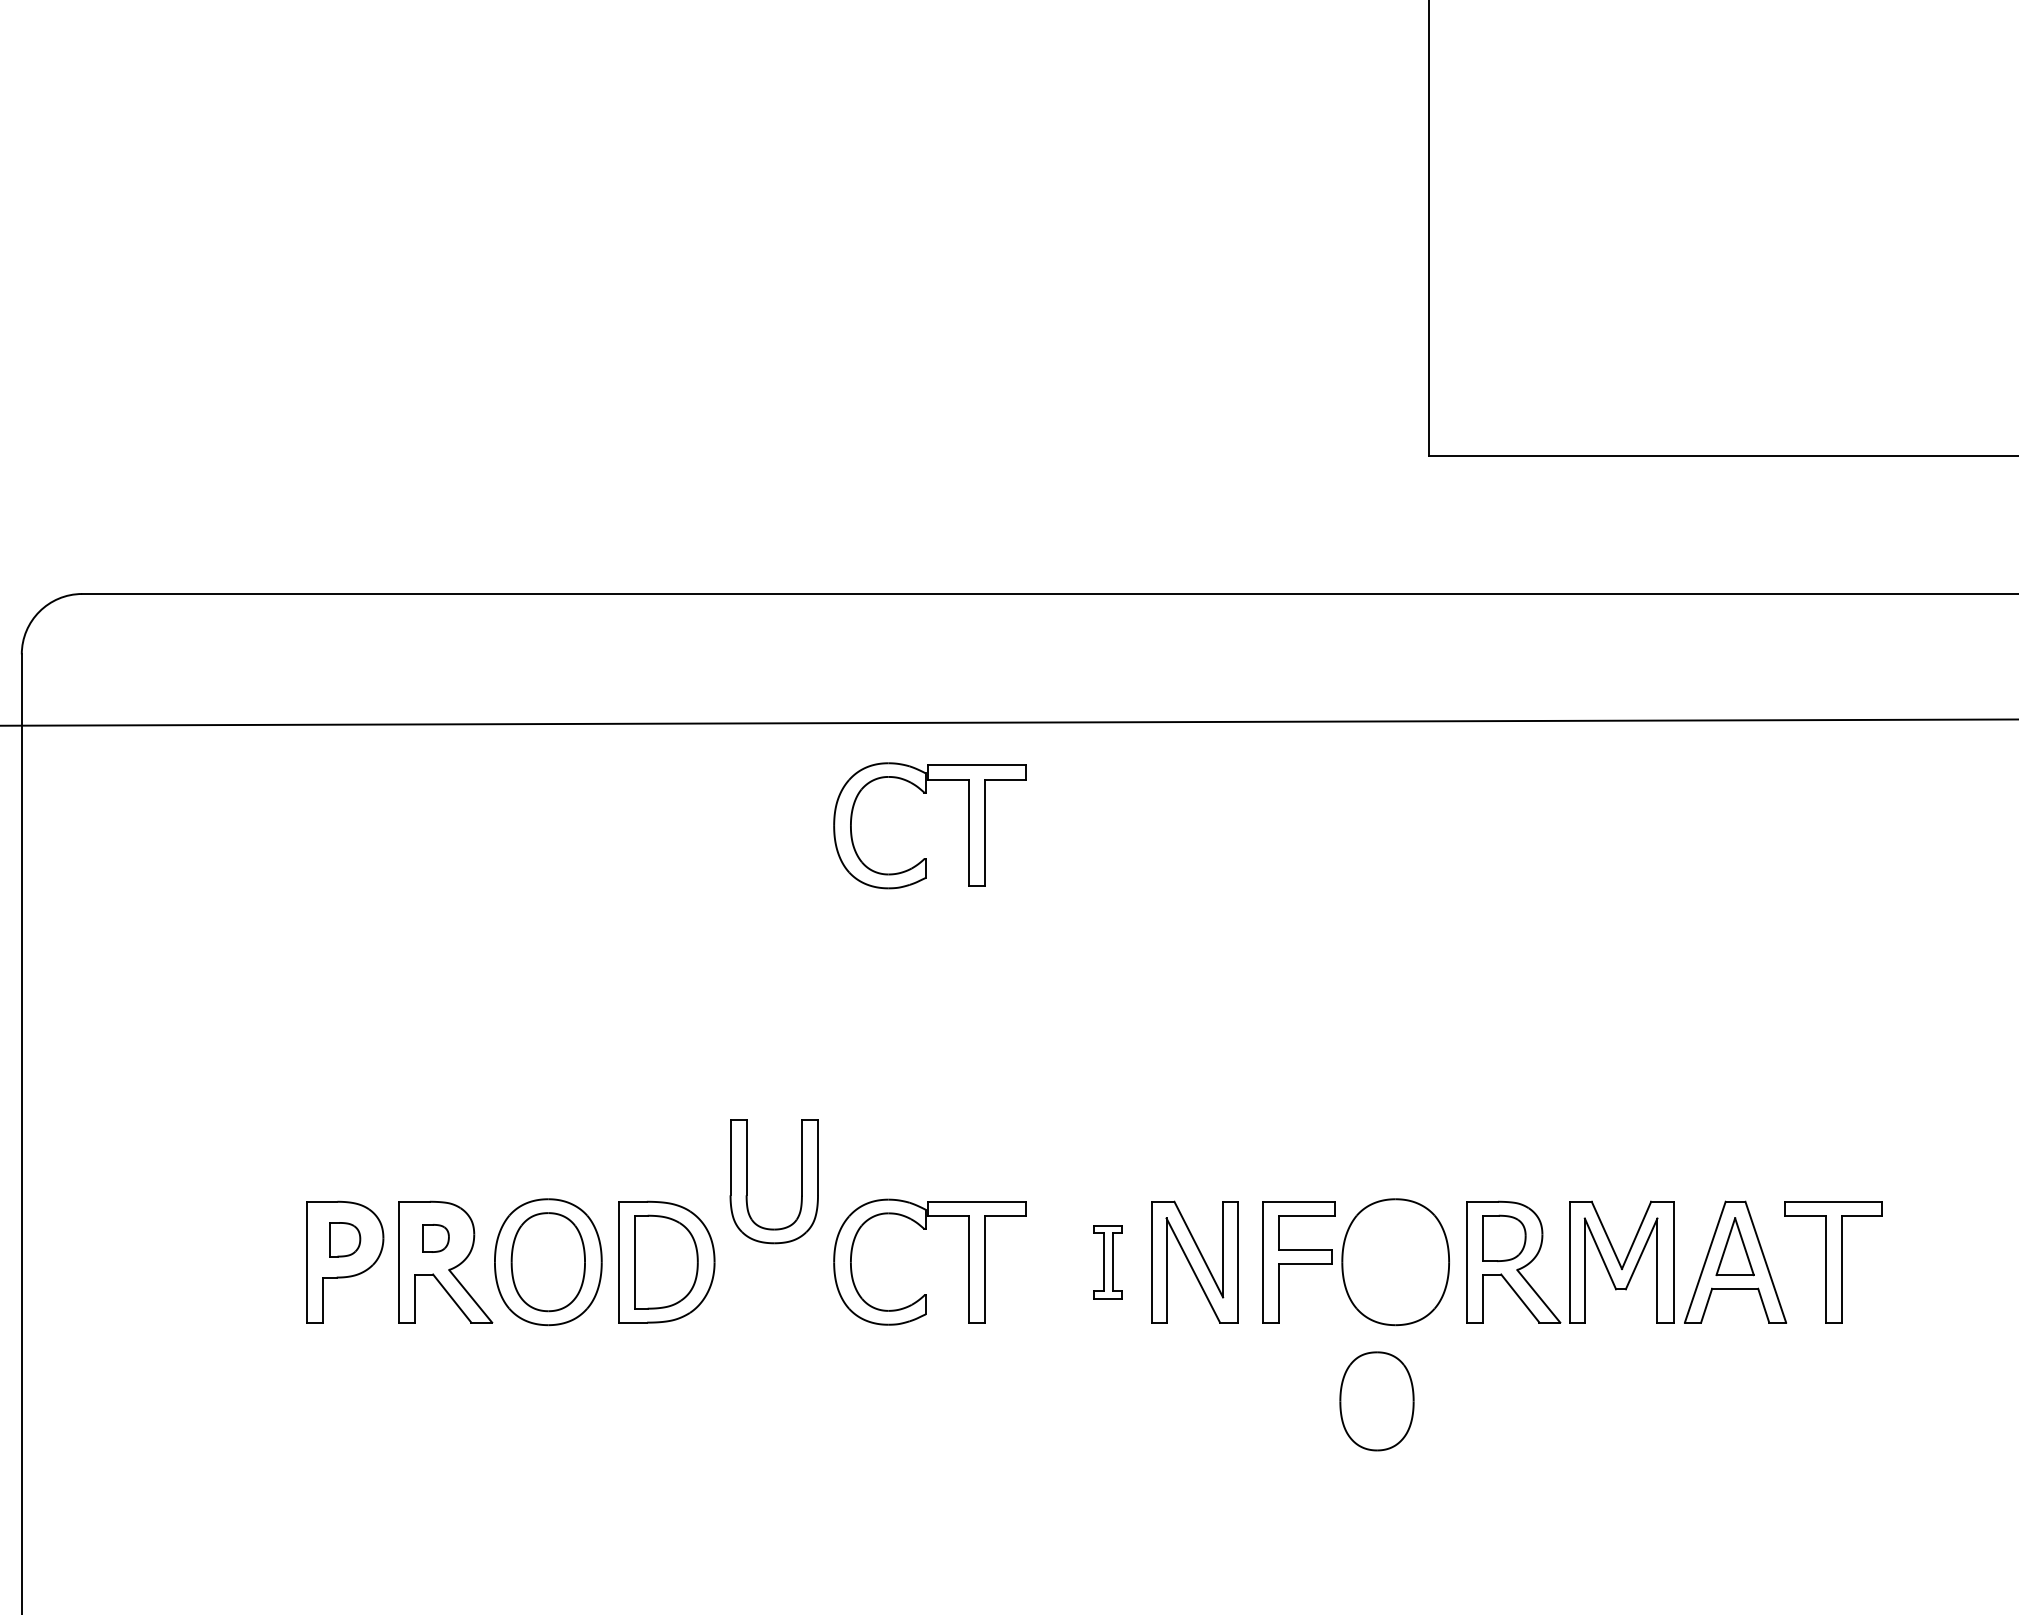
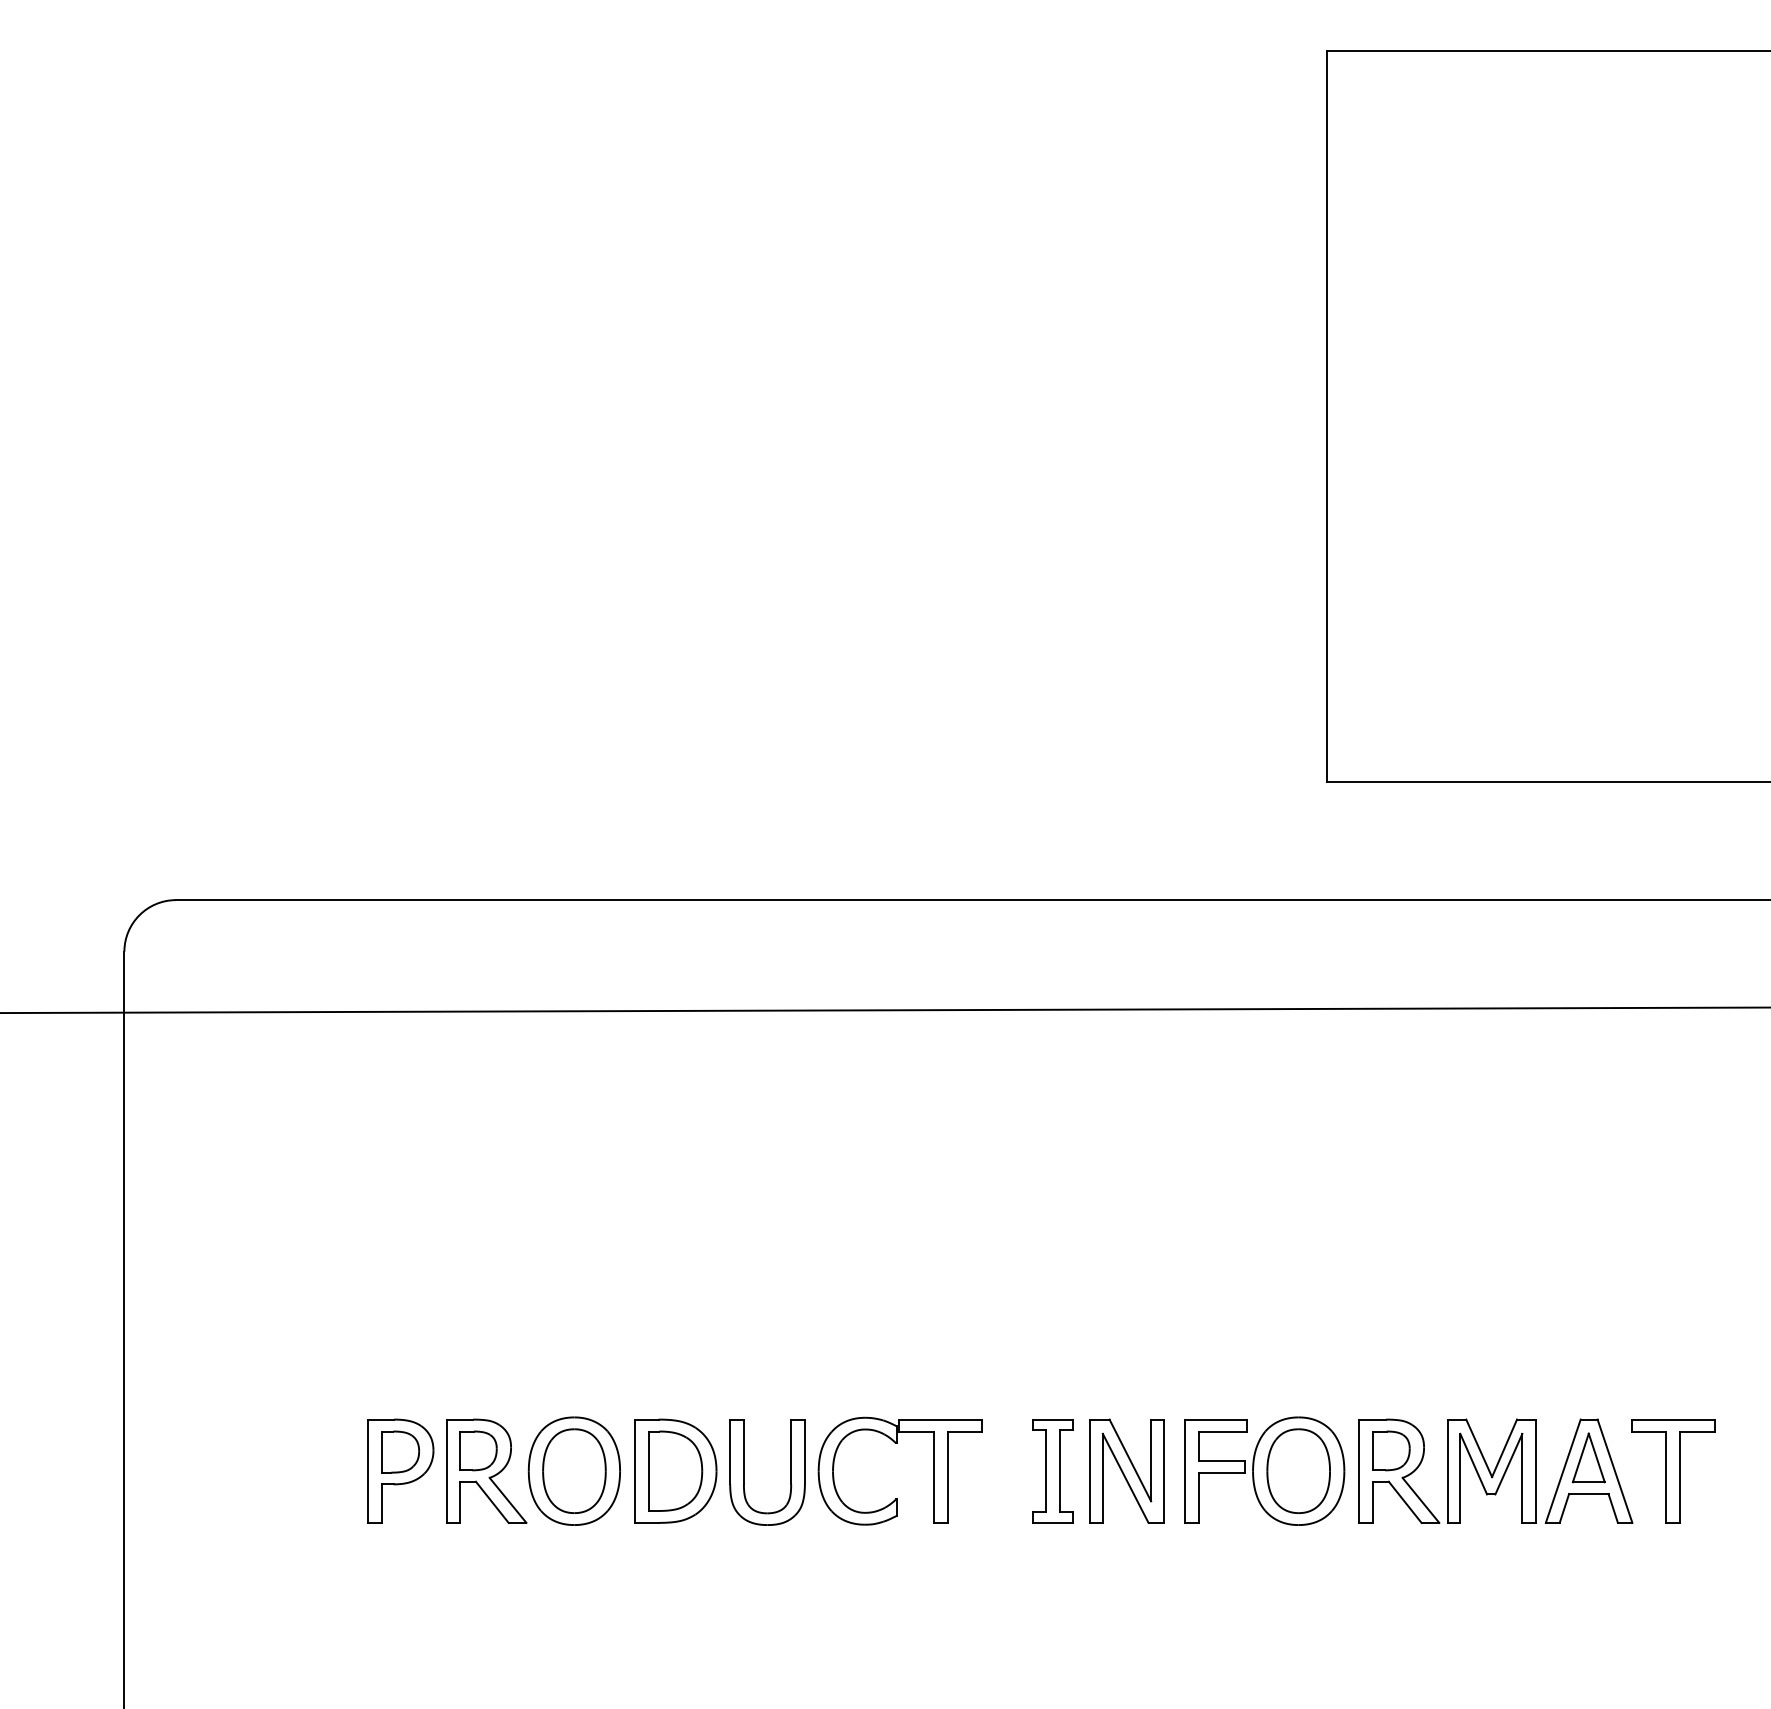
part: (926, 793) -> (897, 1070), removed
part: (747, 1181) -> (744, 1472), moved
part: (436, 1237) -> (478, 1450), size x1.67
part: (344, 1239) -> (400, 1451), size x1.43
part: (1107, 1262) -> (1052, 1471), size x1.67
part: (1376, 1400) -> (1298, 1470), moved

